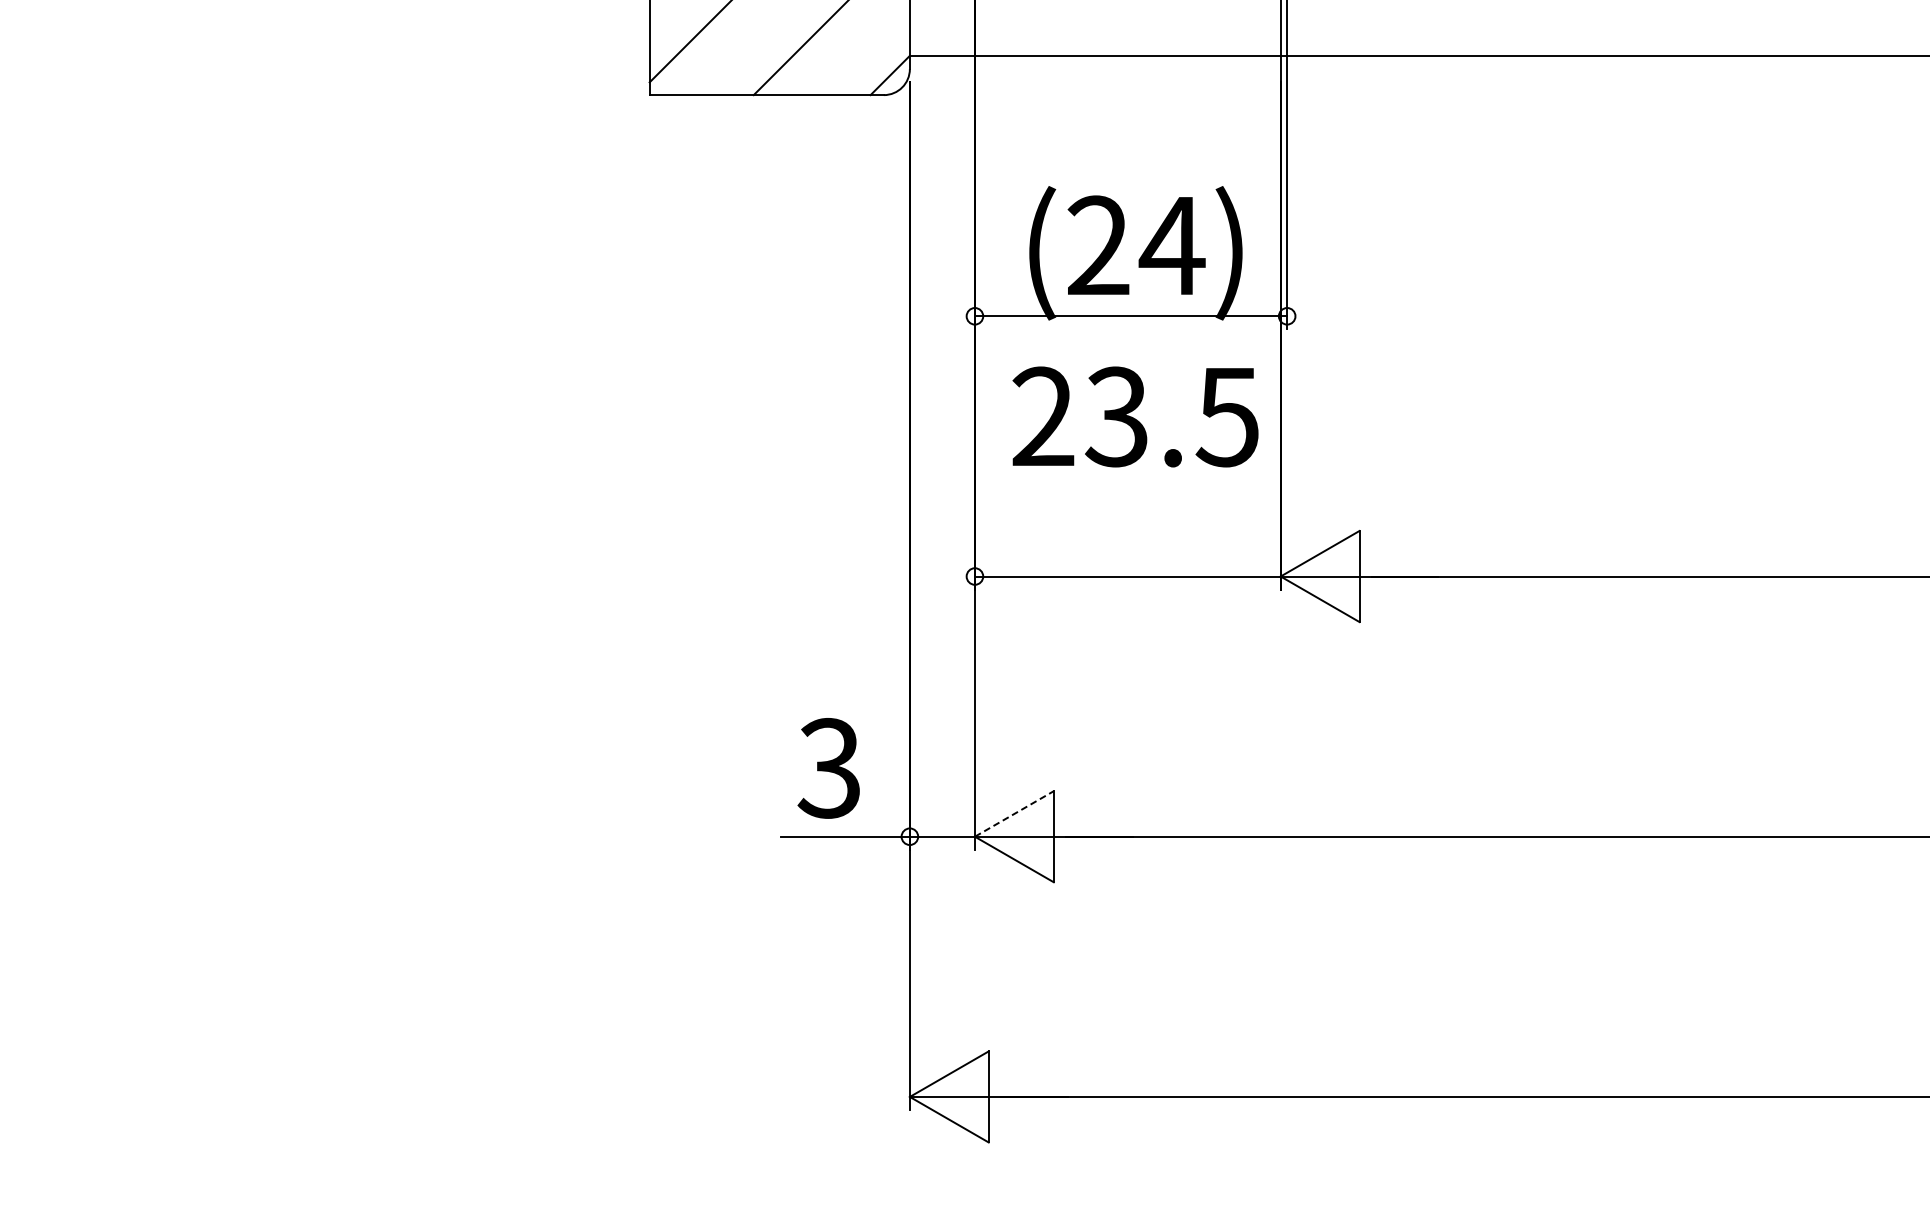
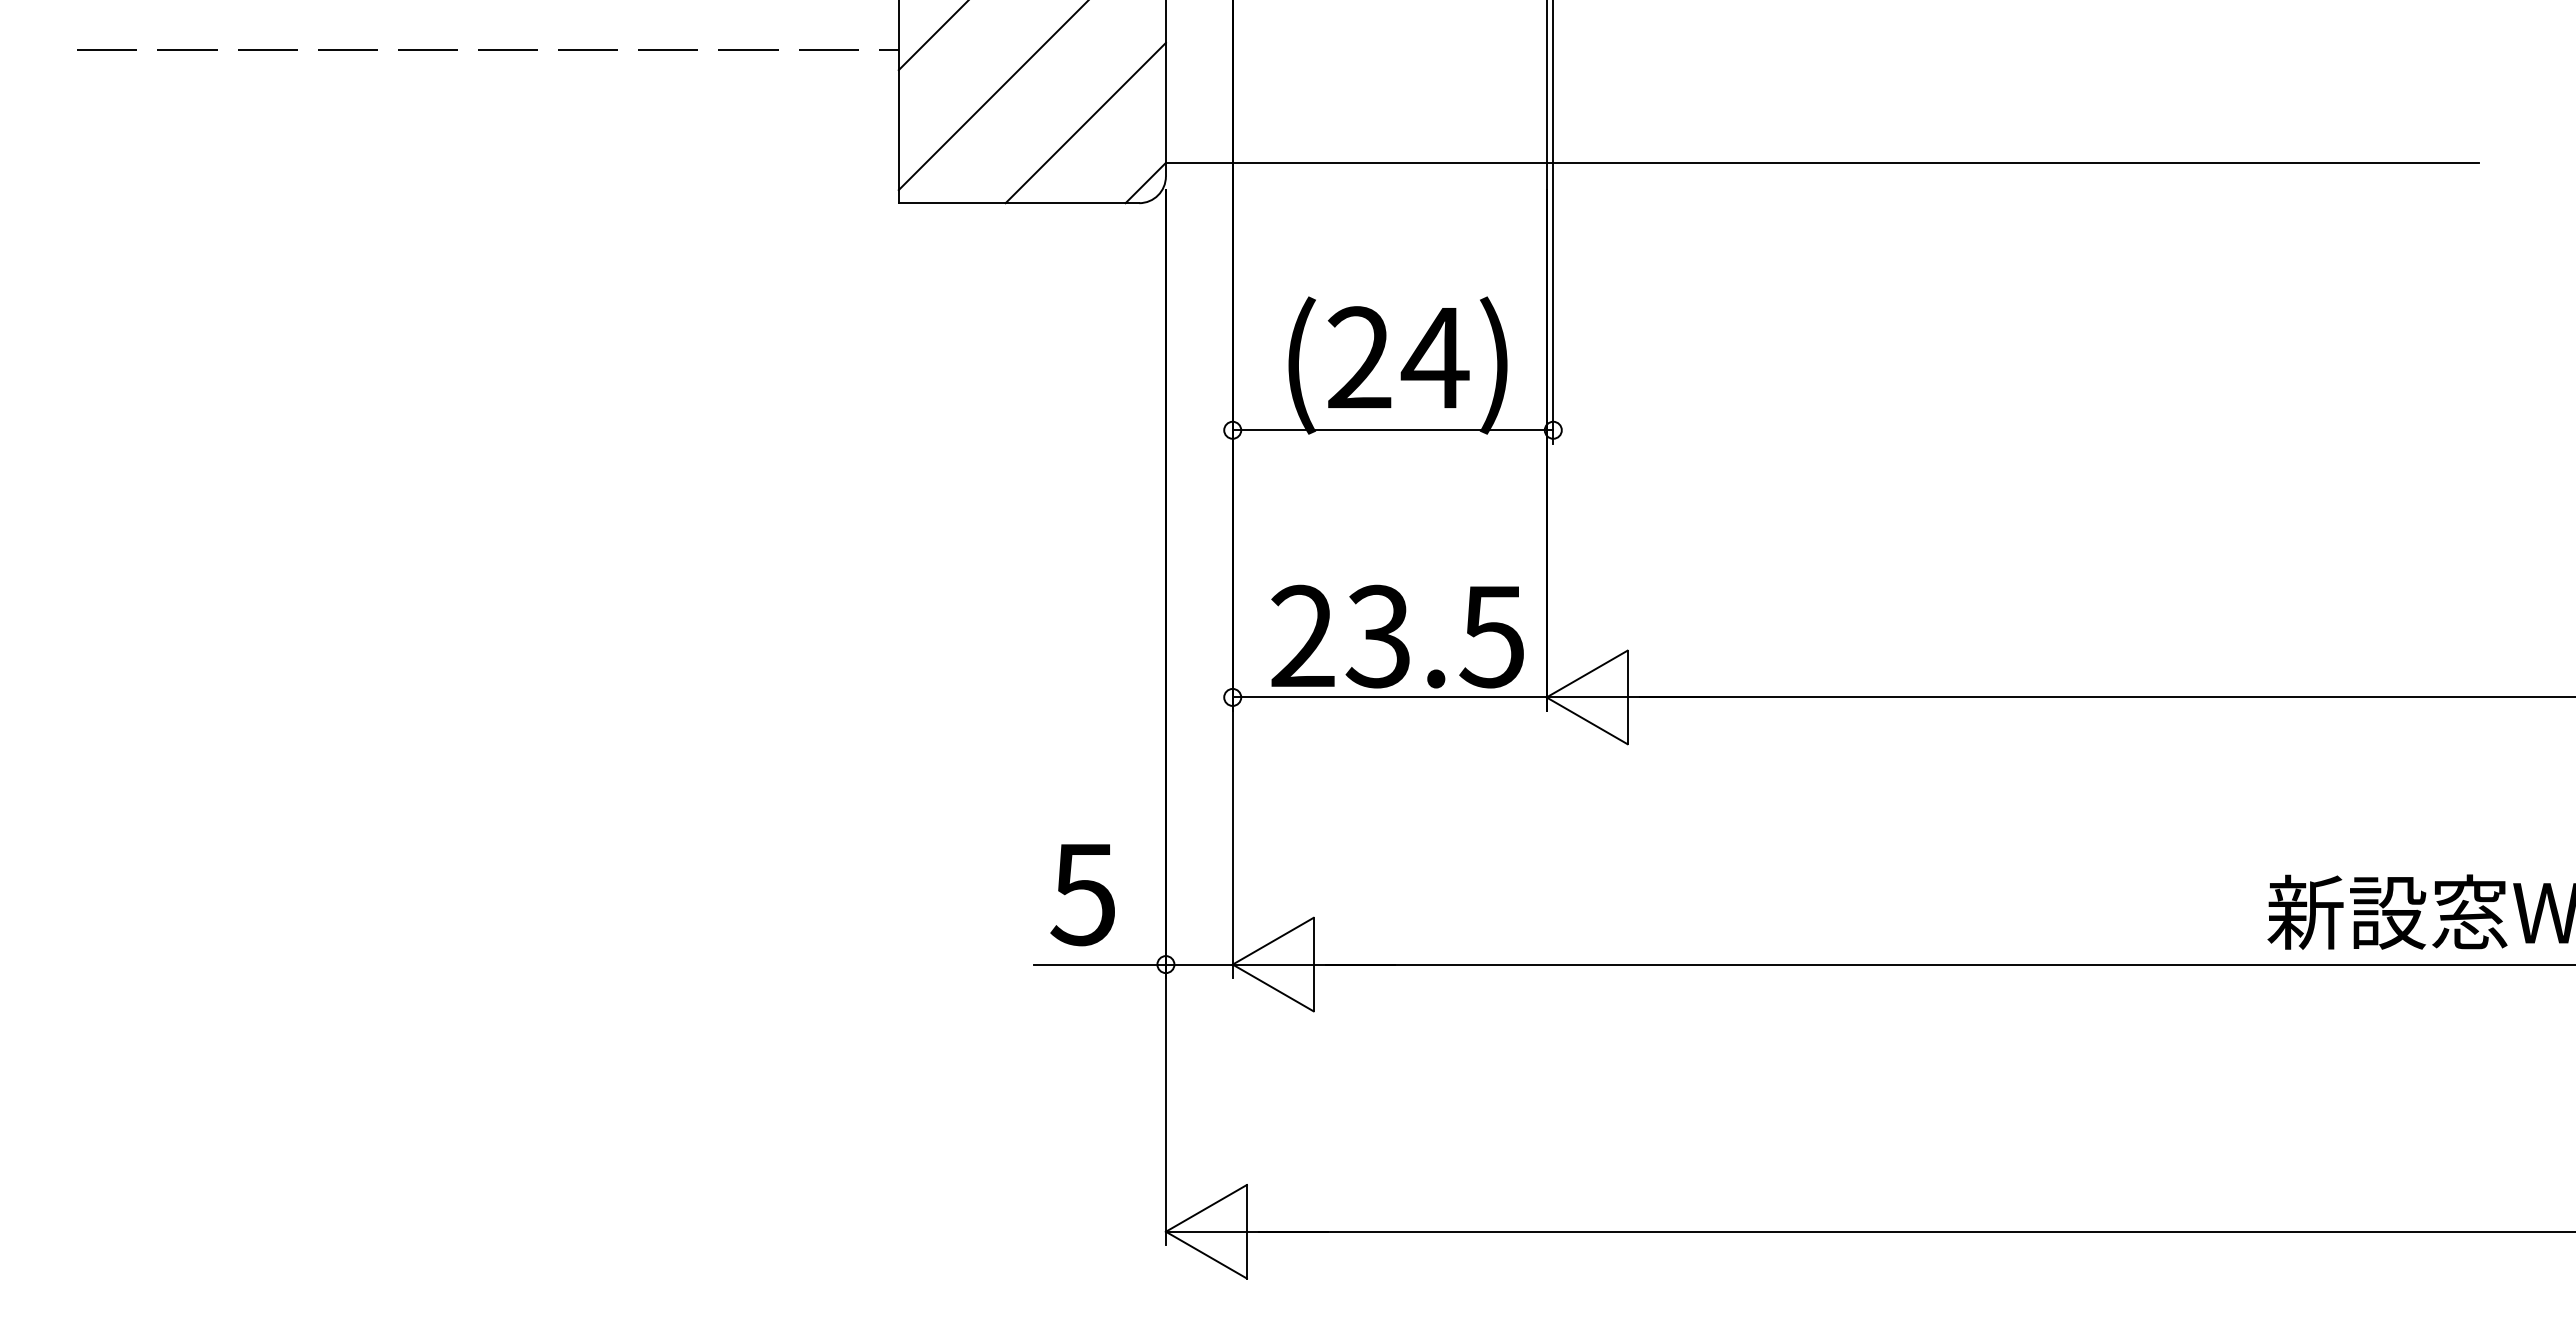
text: (1135, 416) -> (1397, 636), moved
text: (828, 767) -> (1082, 893), 3 -> 5
line: (1014, 814) -> (1273, 941), dashed -> solid

